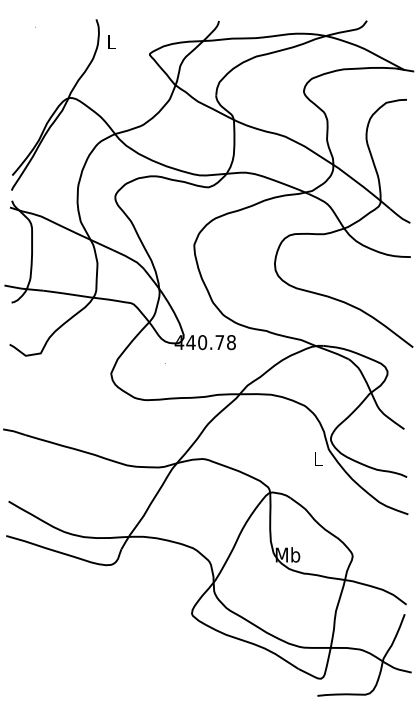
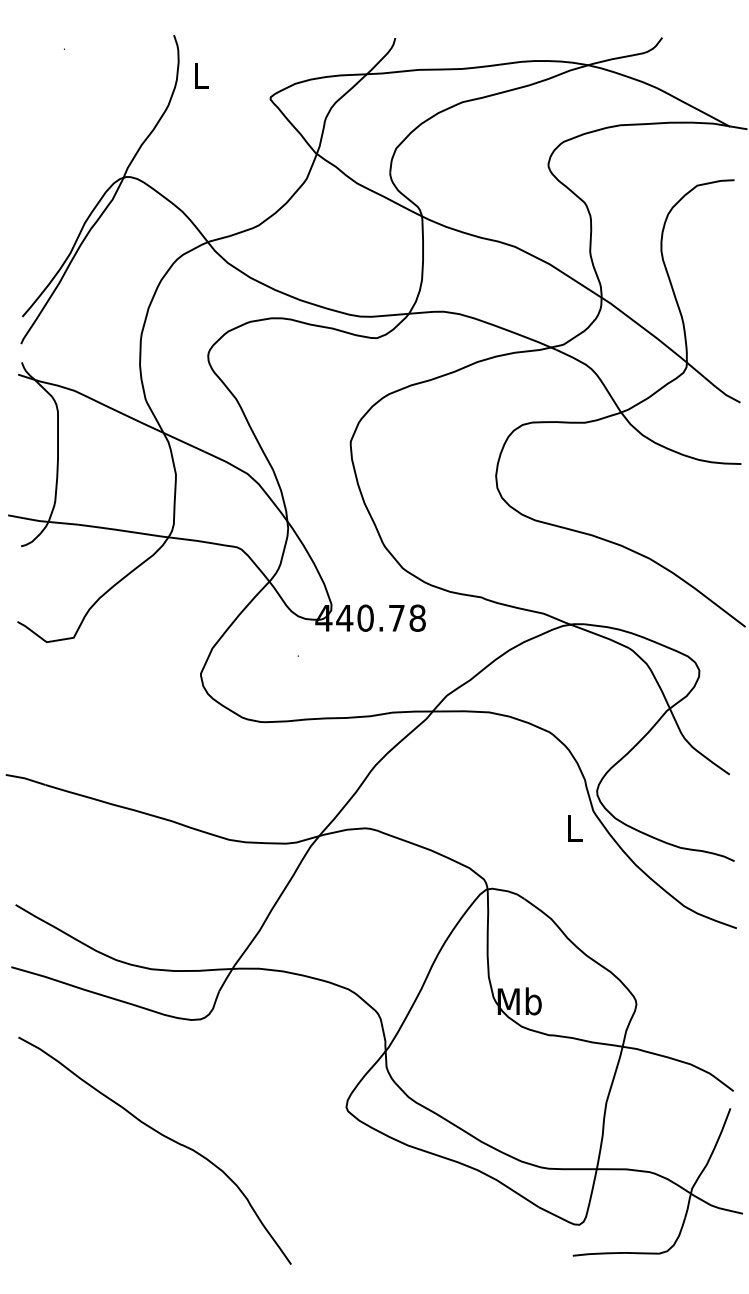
curve: (88, 629) -> (159, 1135), added

